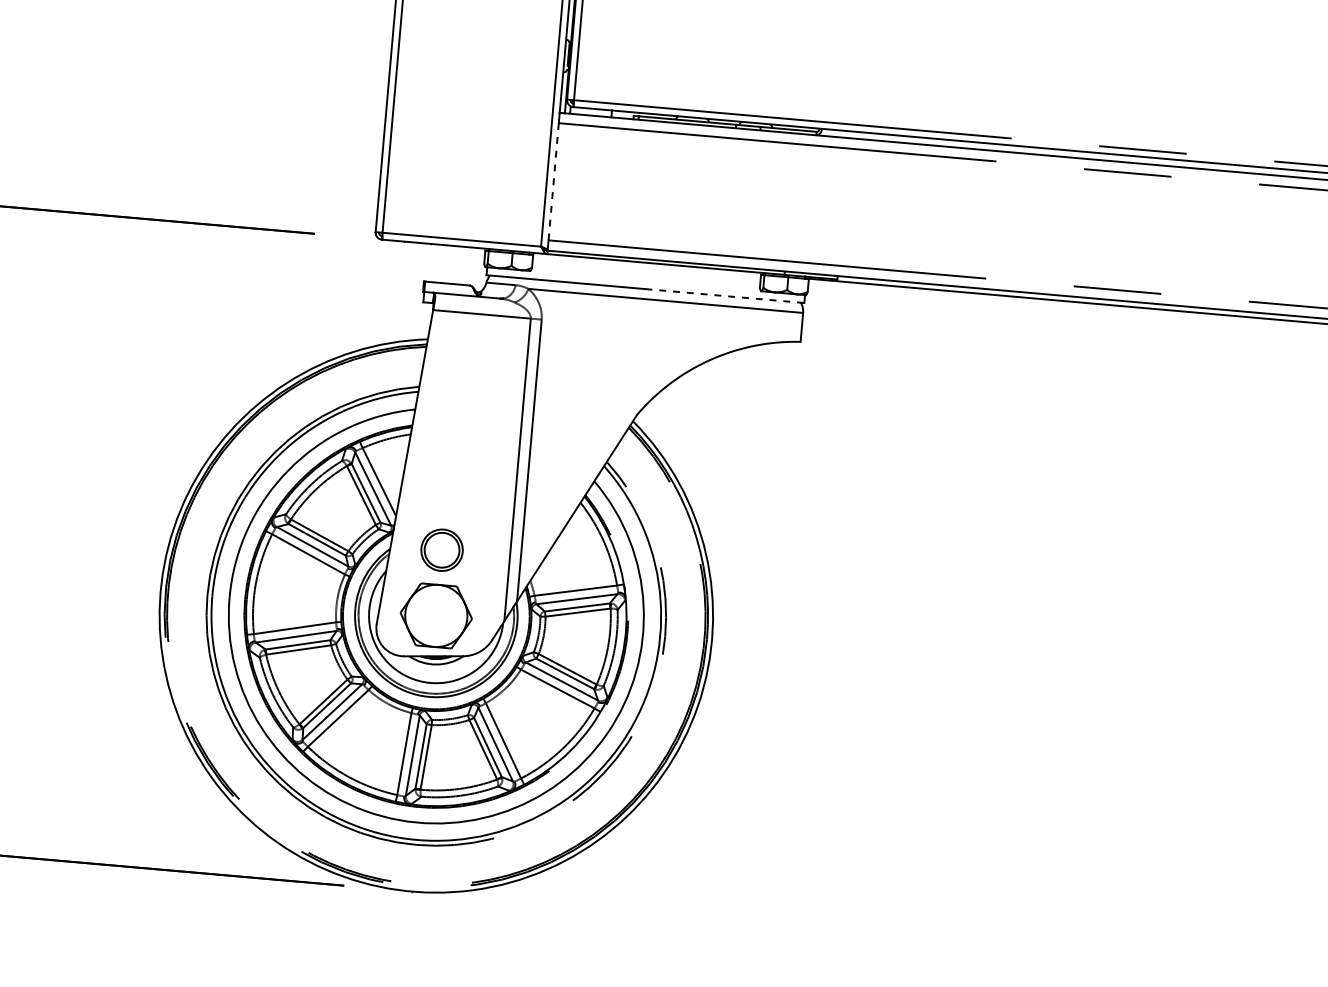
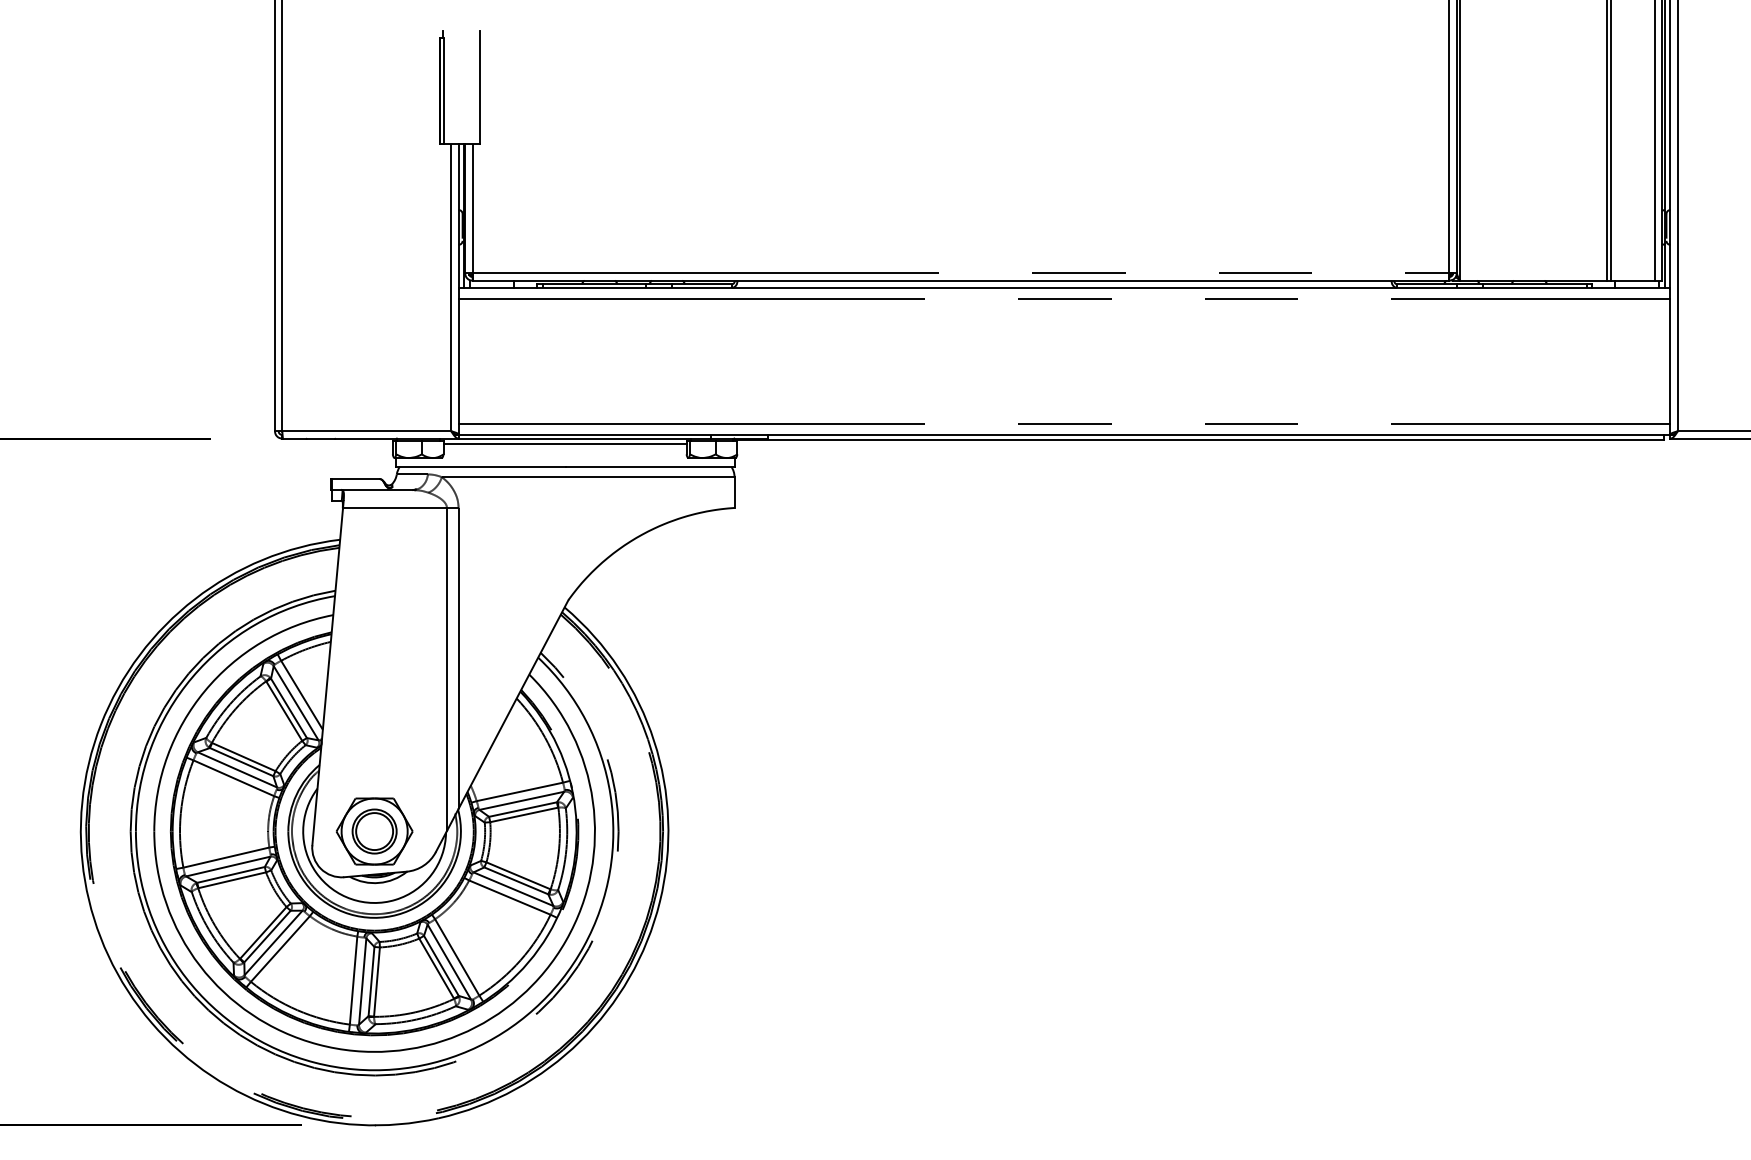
line: (553, 180) -> (458, 360), dashed -> solid
line: (646, 268) -> (564, 444), added
line: (725, 296) -> (650, 466), dashed -> solid
part: (441, 550) -> (374, 831), moved

